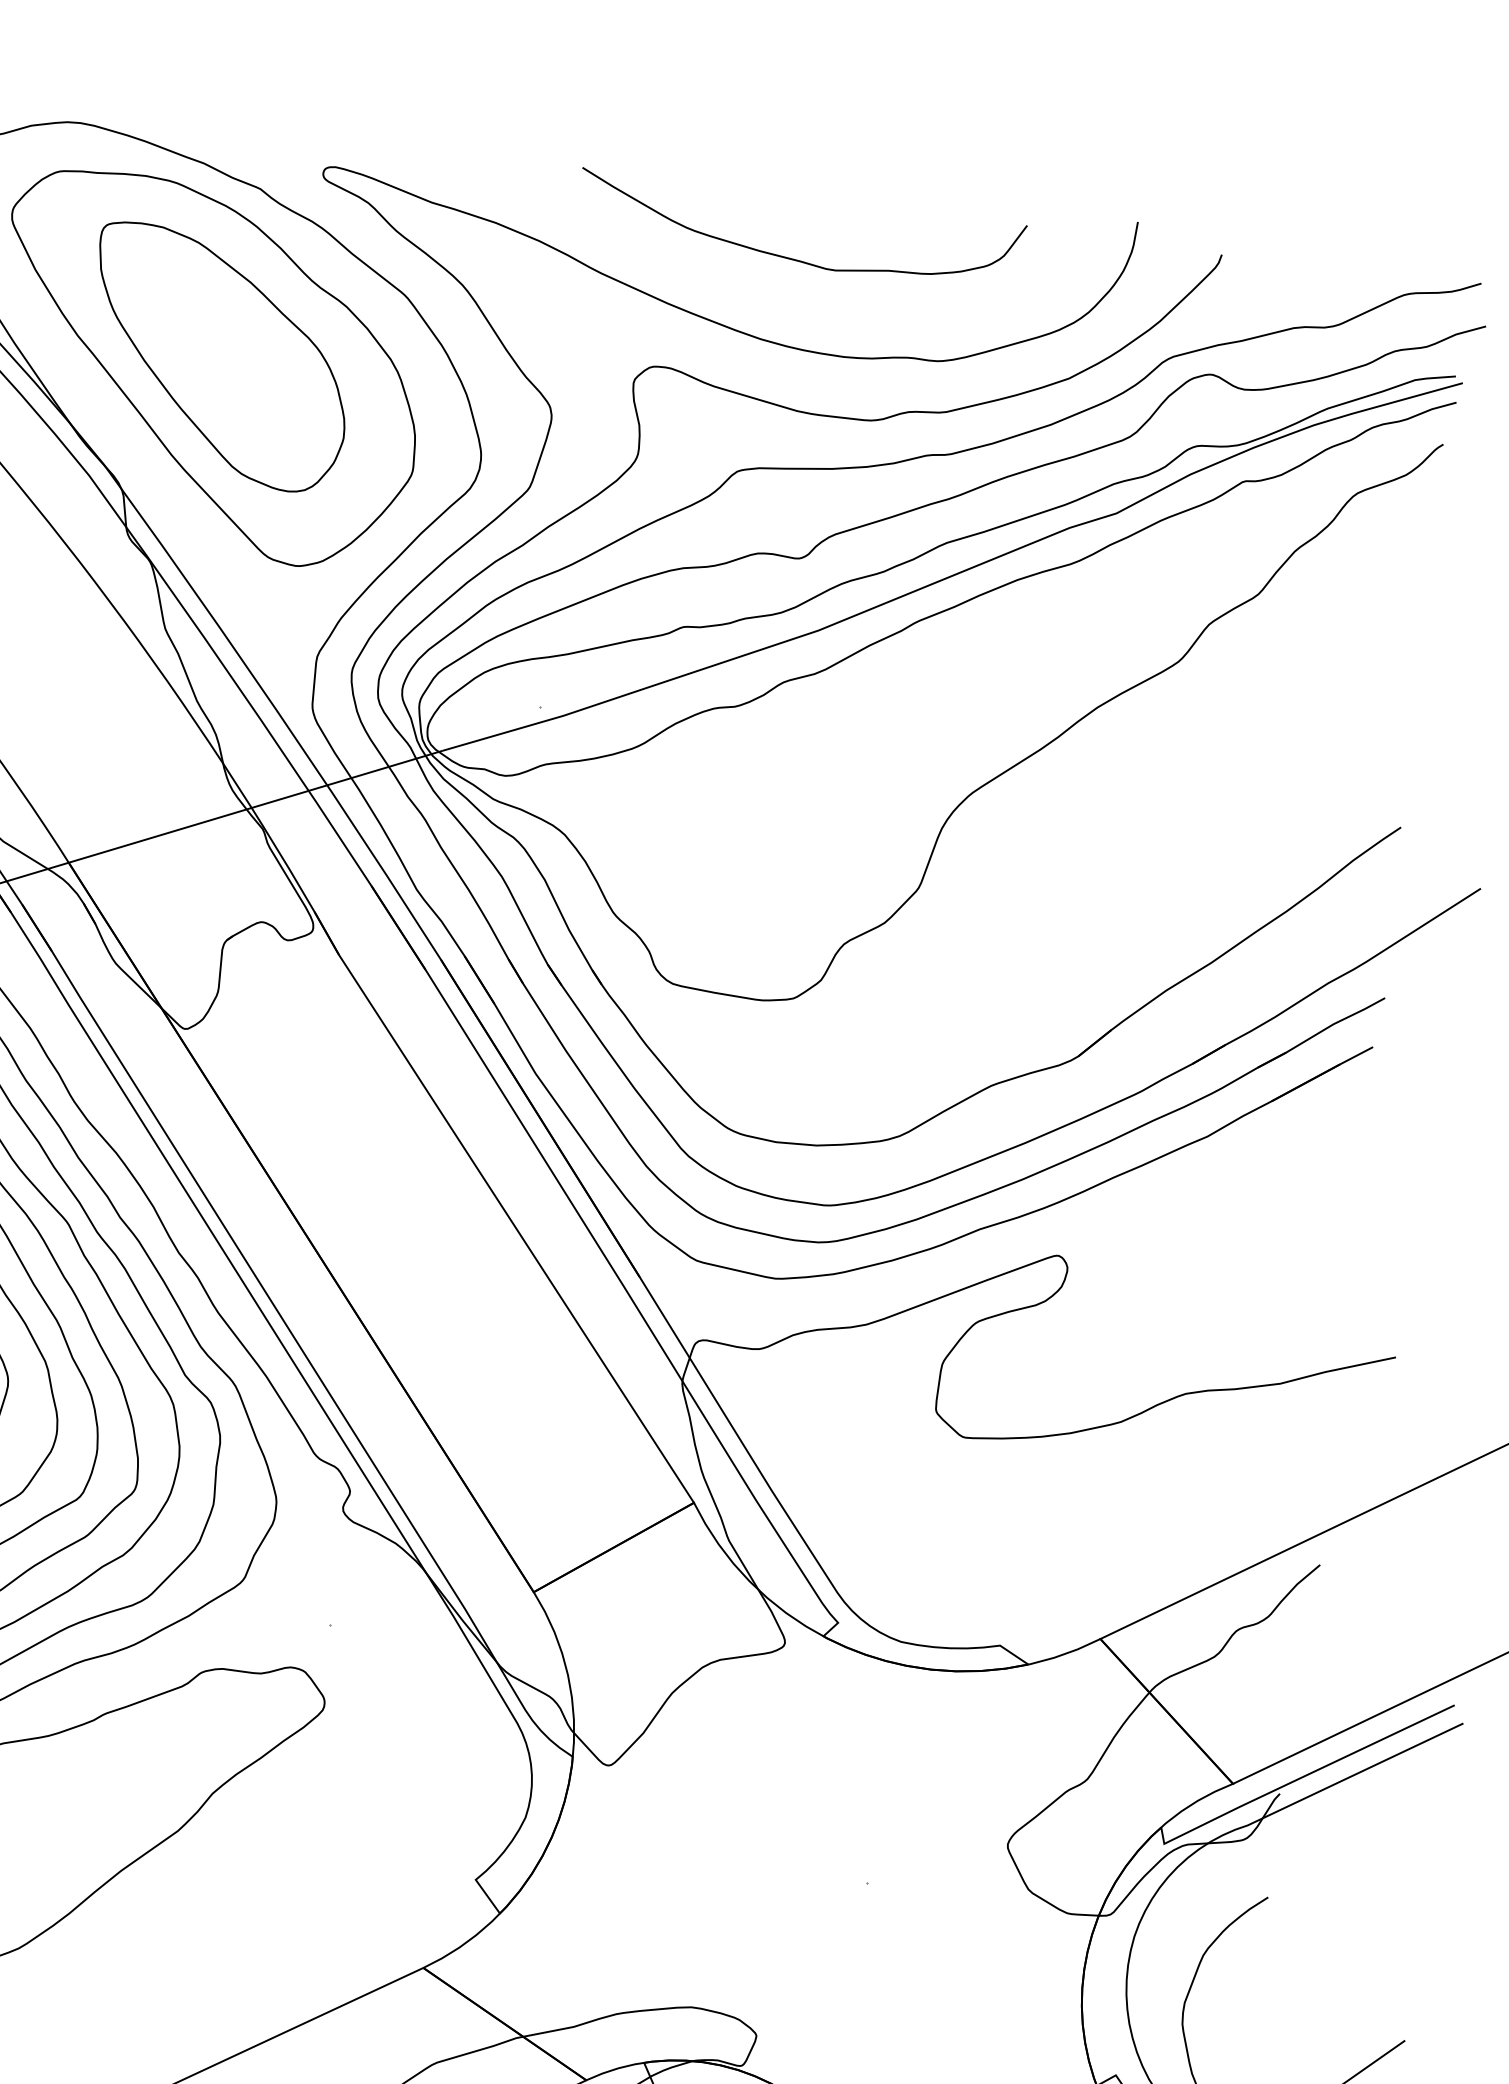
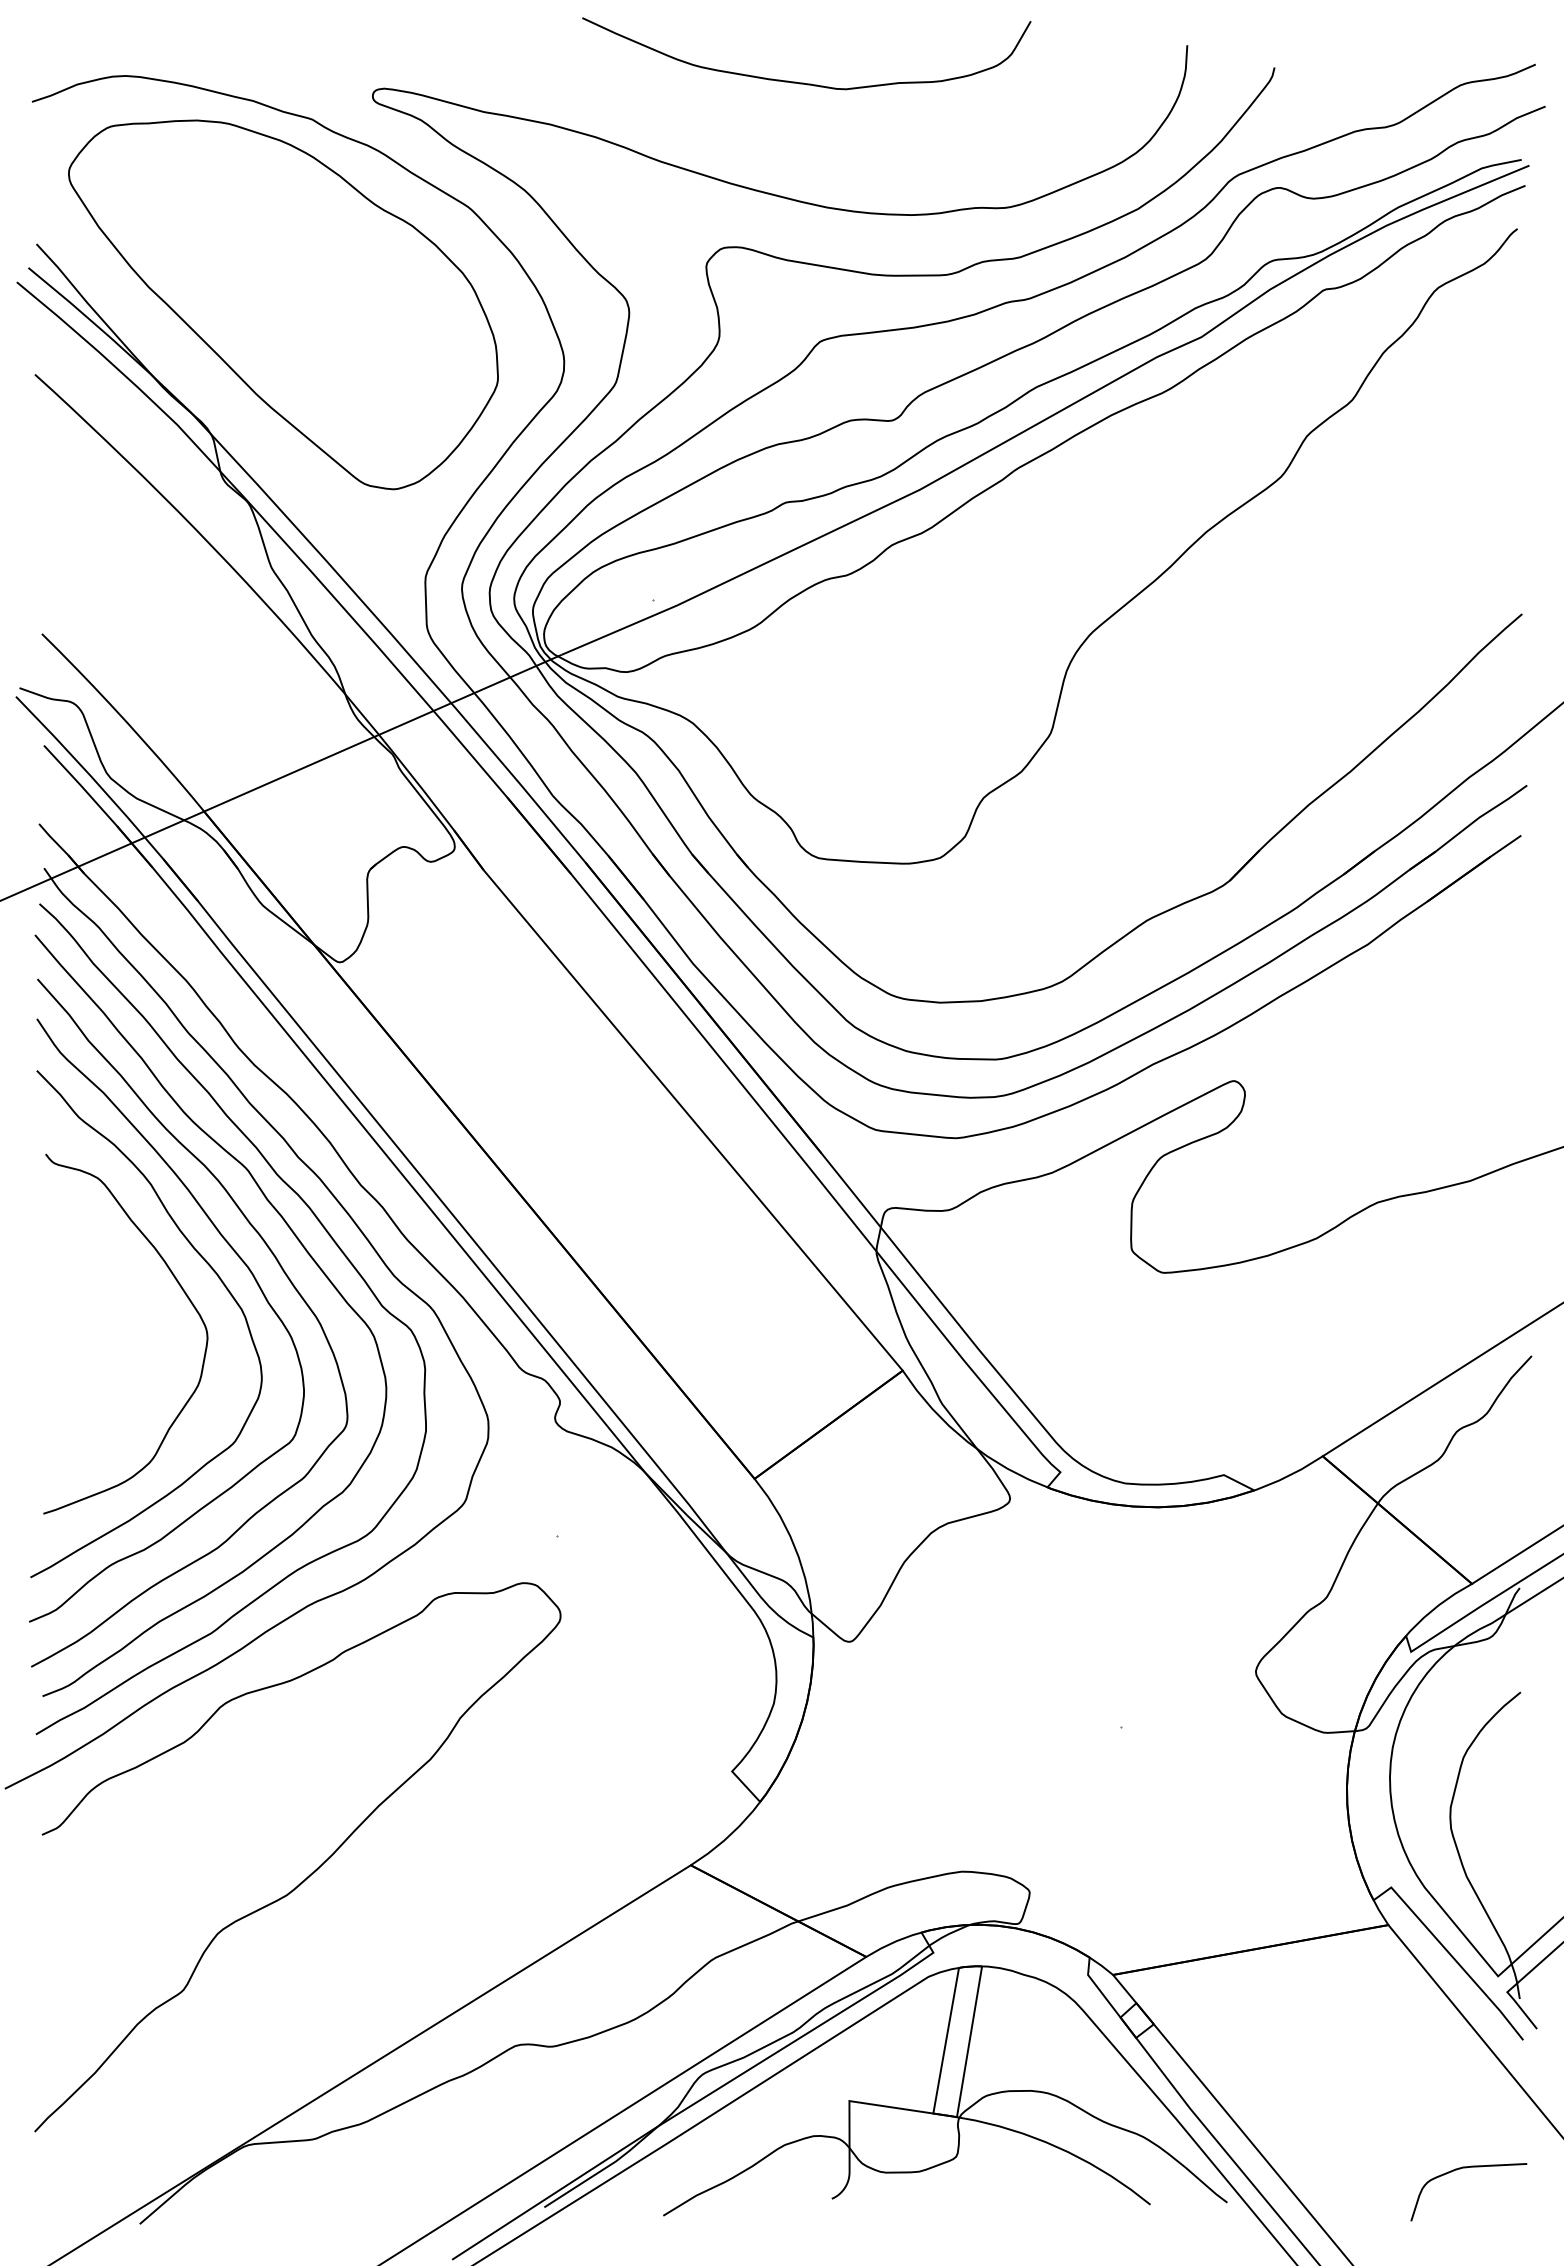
curve: (794, 258) -> (803, 82), moved
part: (219, 358) -> (292, 292), removed

